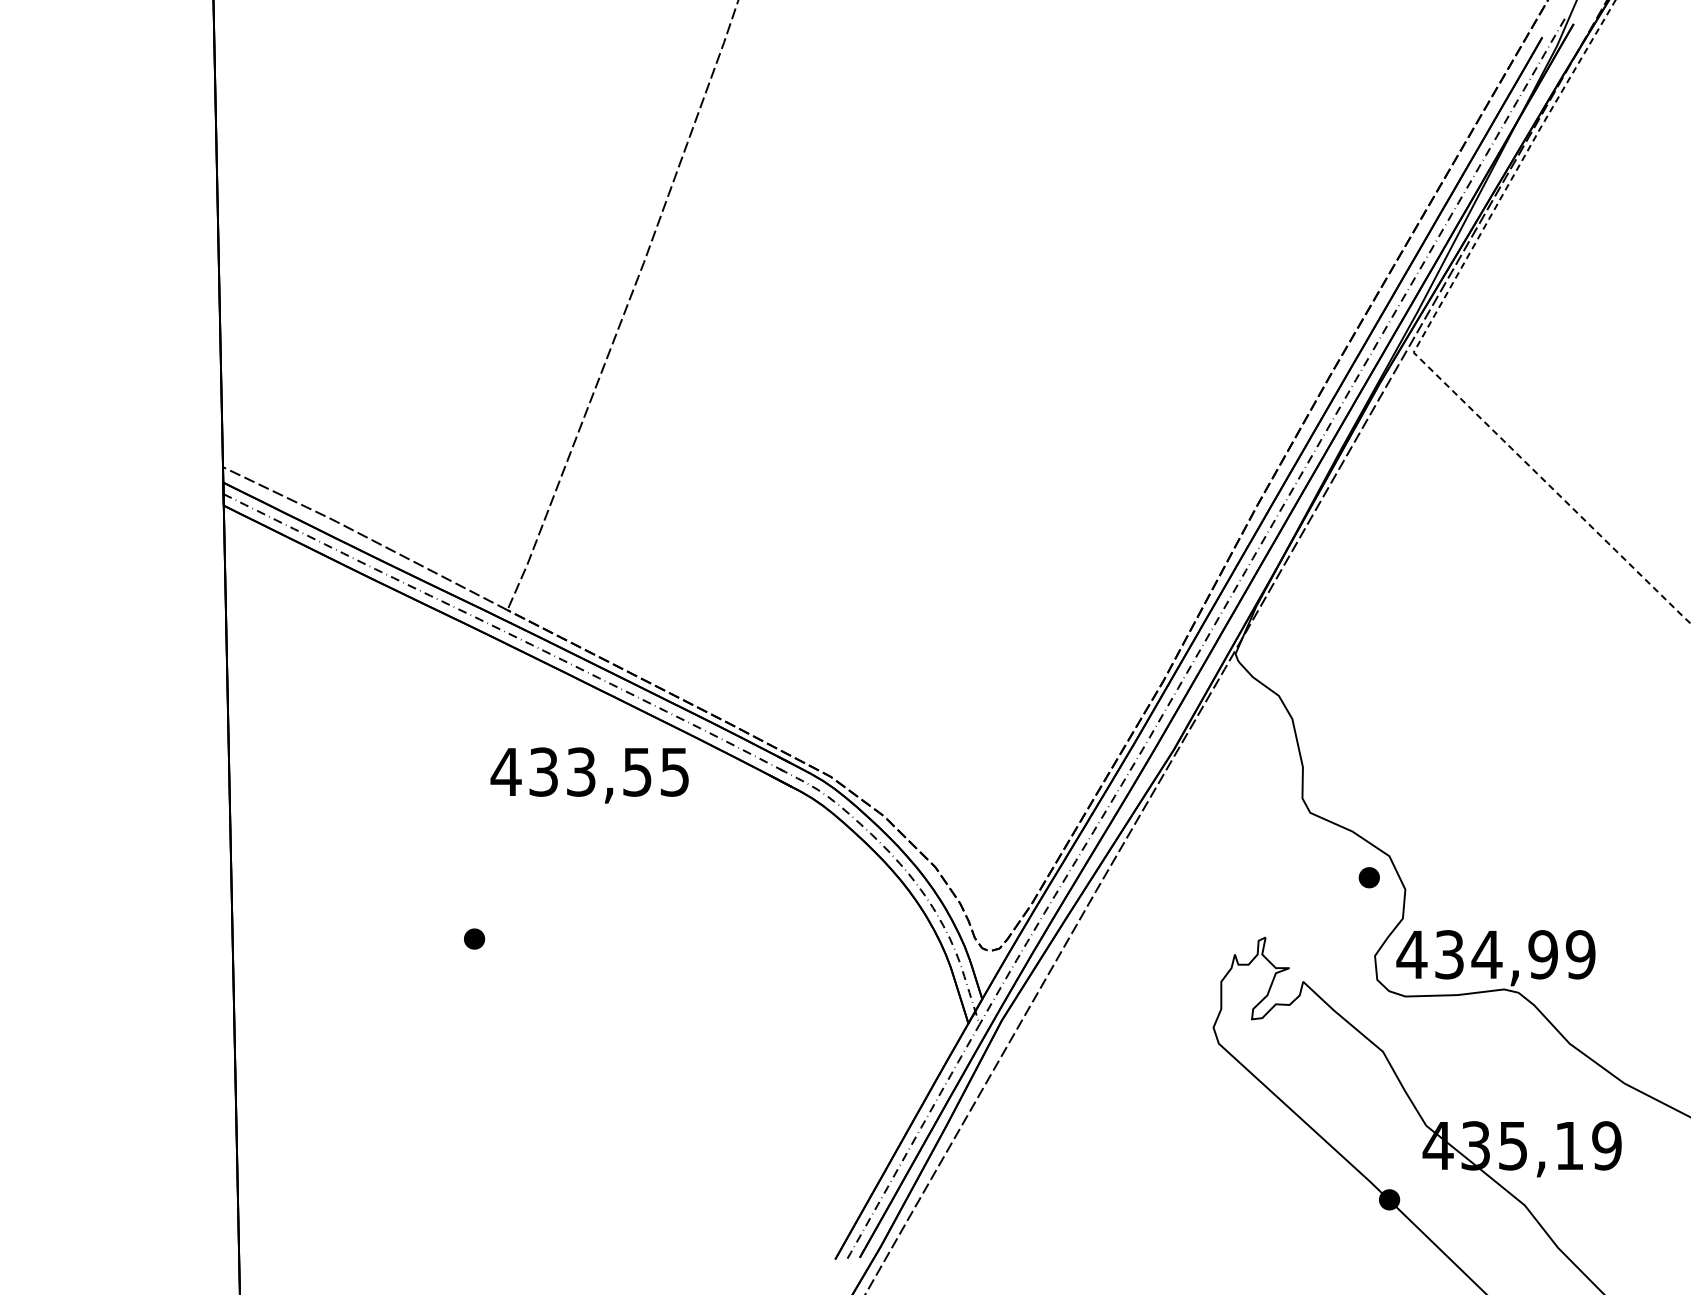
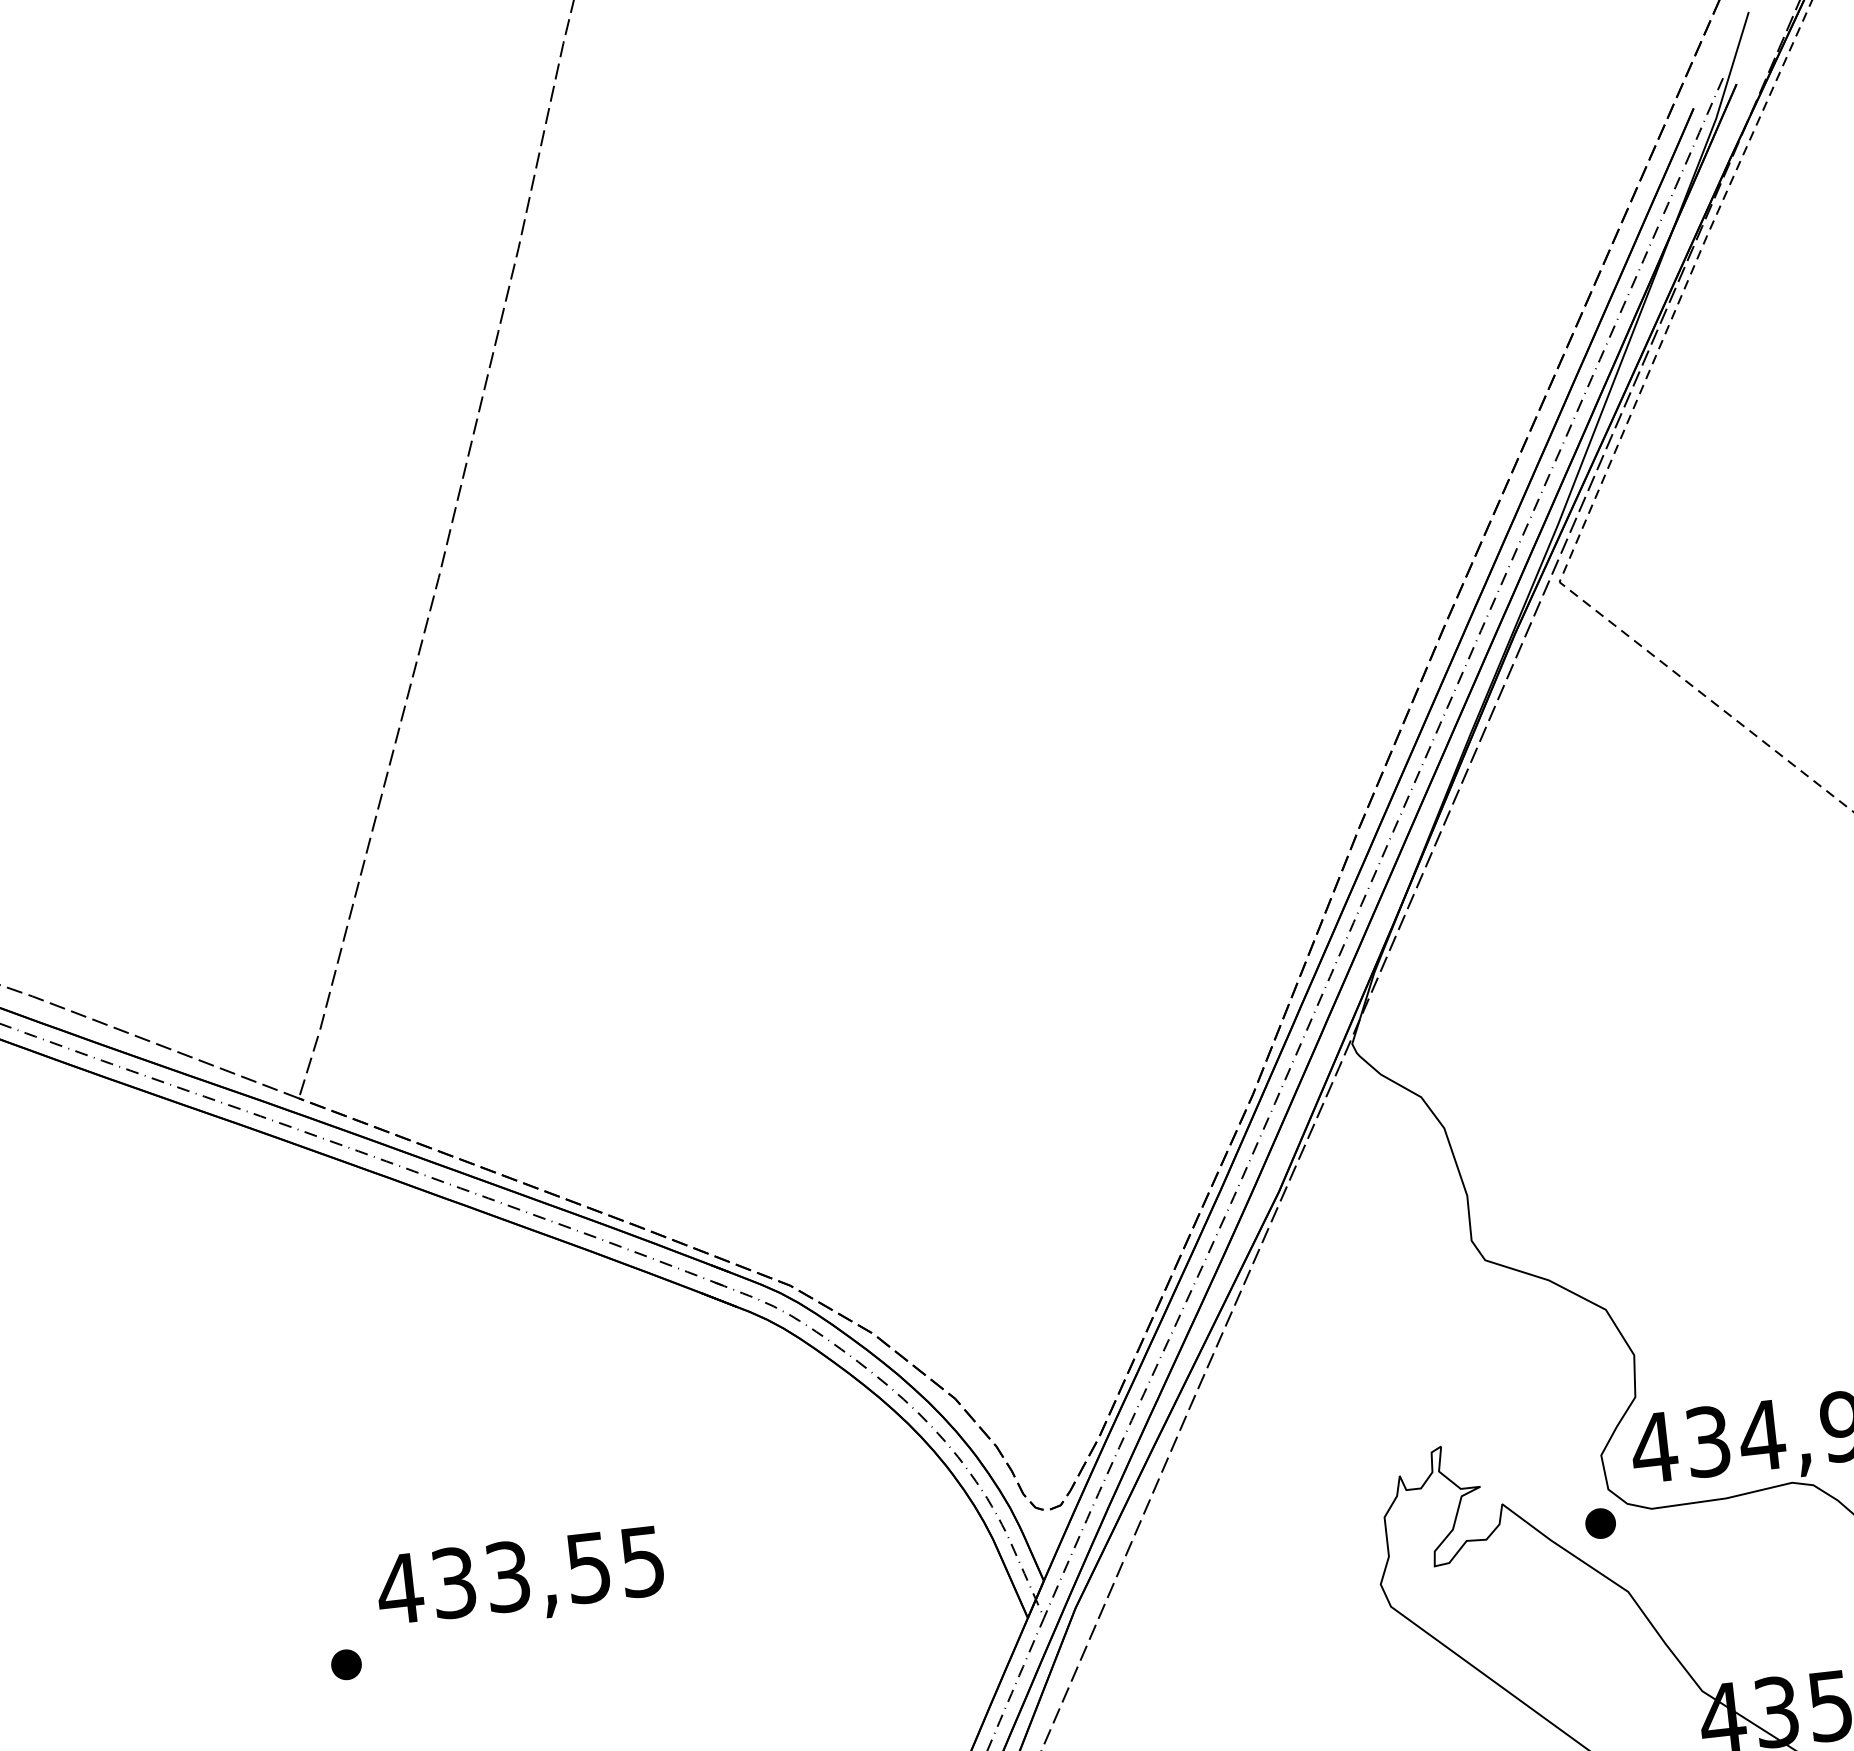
text: (589, 775) -> (520, 1580), moved
part: (1368, 877) -> (1599, 1523), moved
part: (474, 938) -> (346, 1663), moved

